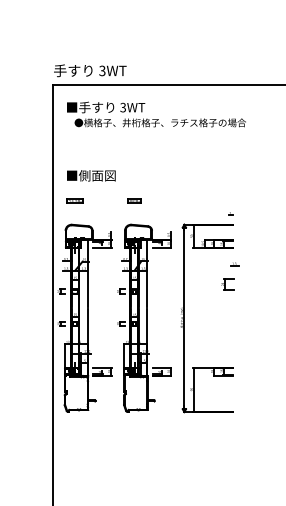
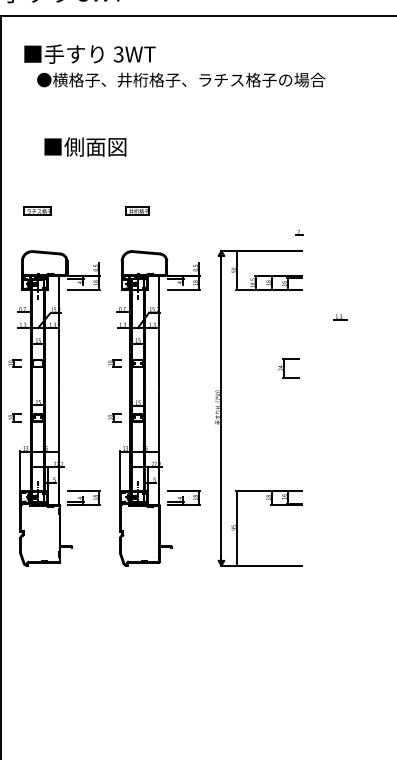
text: (91, 175) -> (85, 146), moved
part: (234, 264) -> (339, 317), moved
part: (227, 284) -> (288, 368), moved

